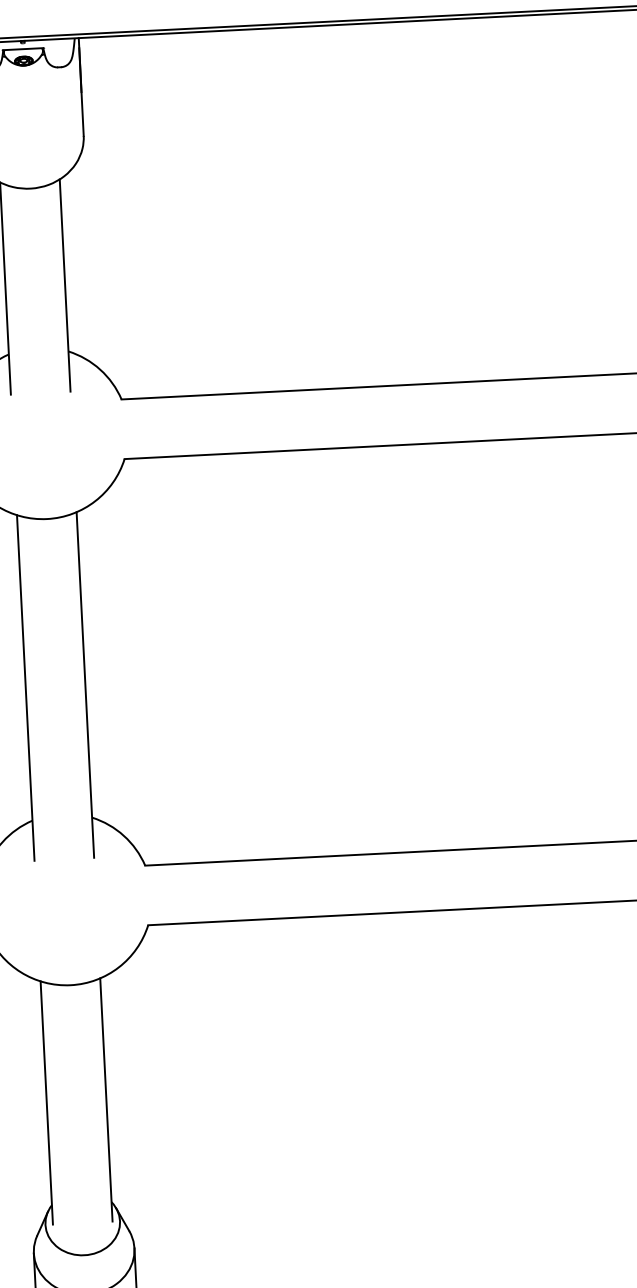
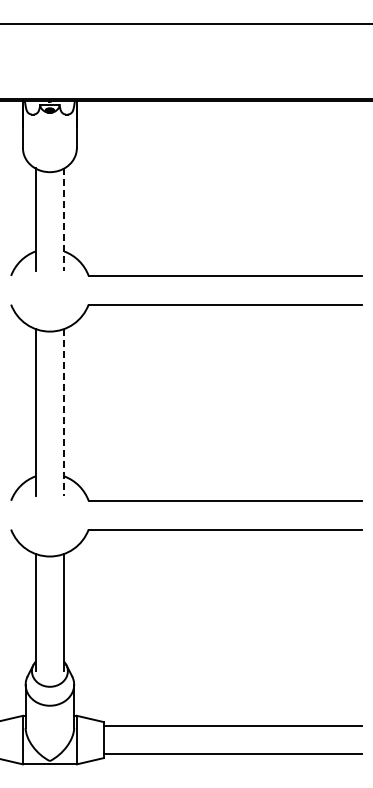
line: (65, 287) -> (64, 220), solid -> dashed
line: (85, 685) -> (64, 412), solid -> dashed

